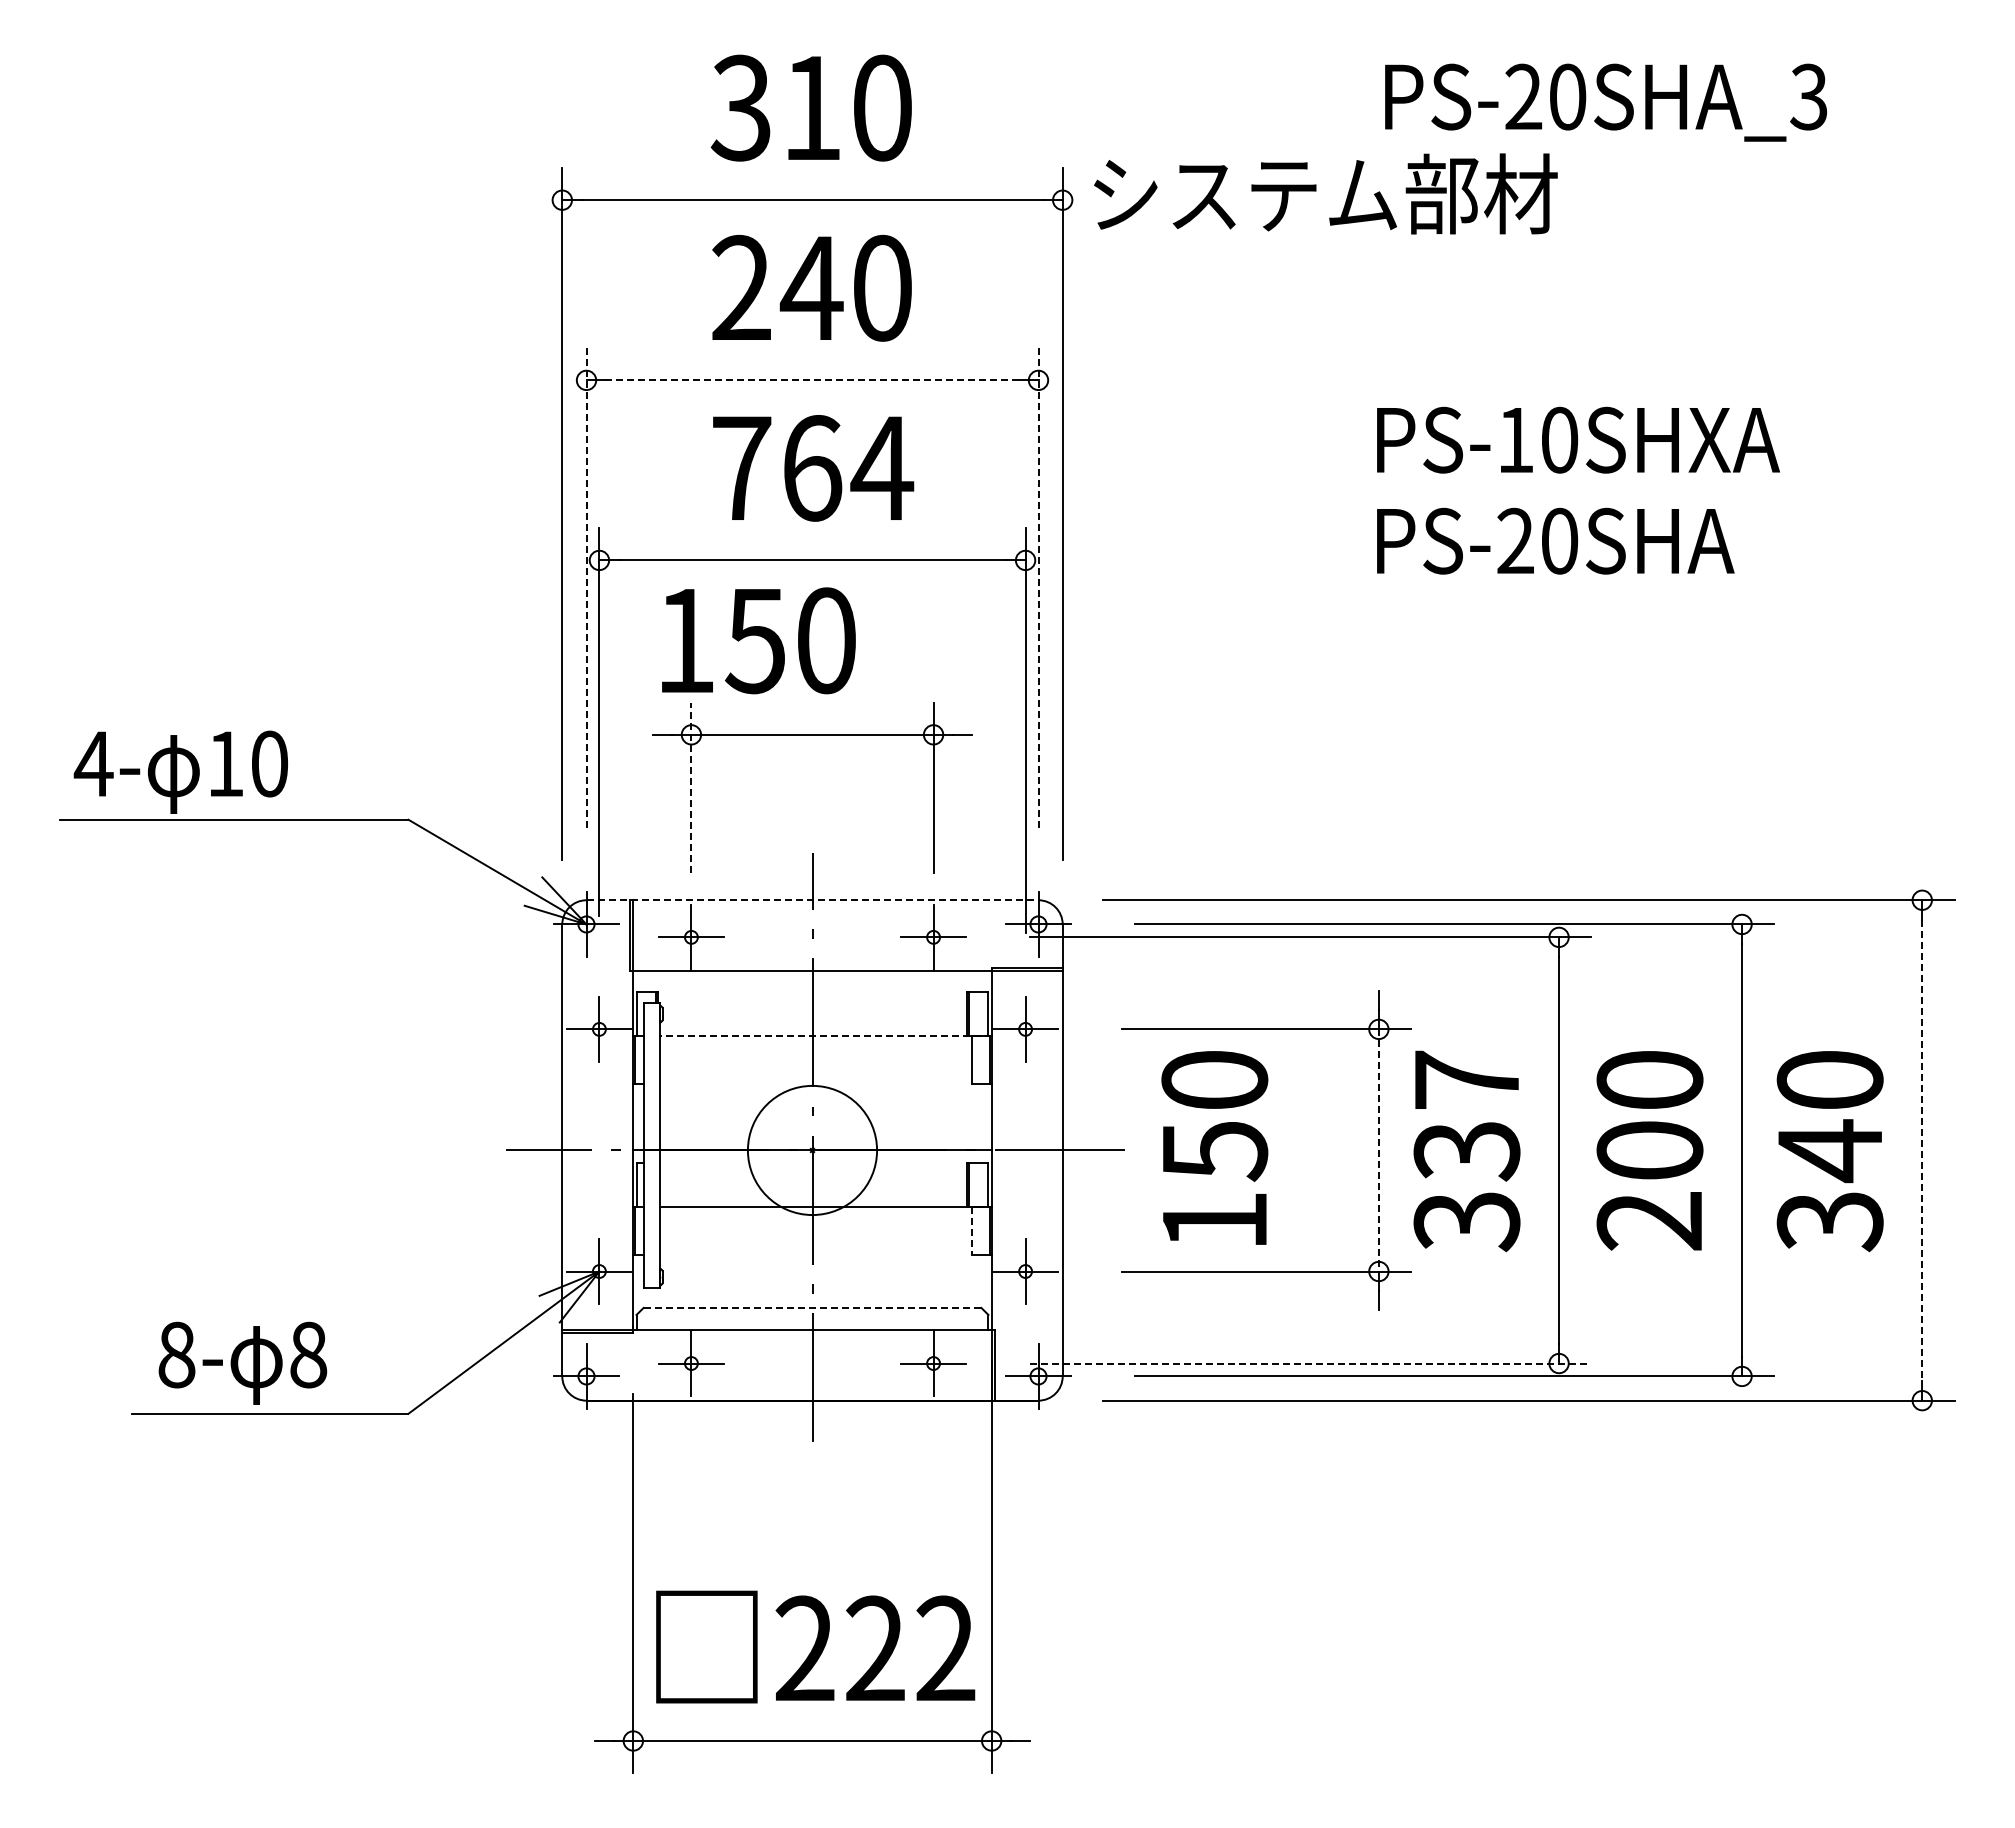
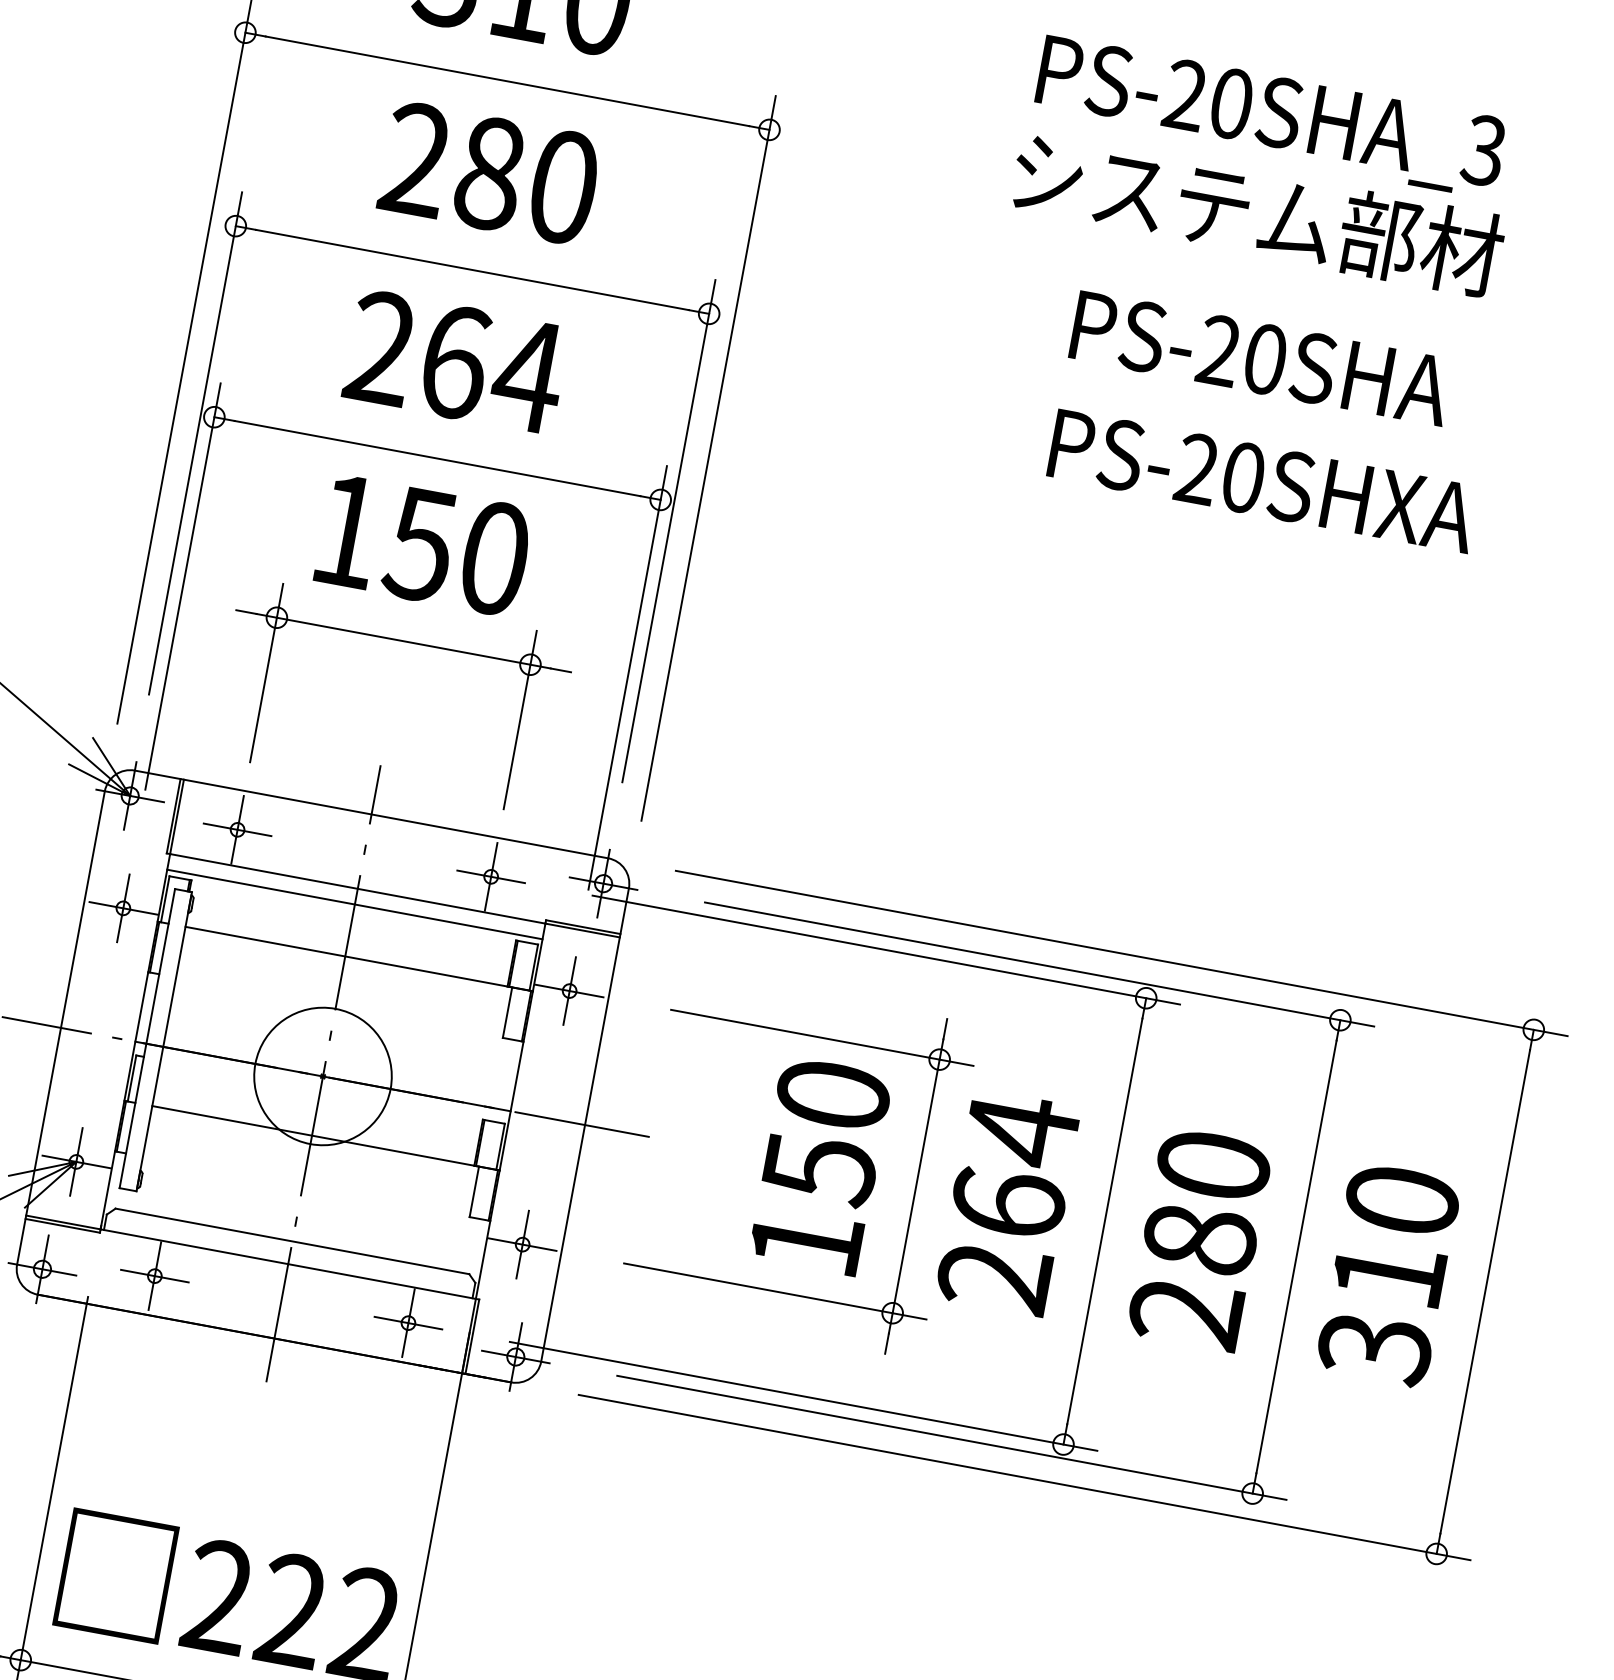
text: (1605, 102) -> (1269, 116), moved
text: (1325, 193) -> (1257, 213), moved
text: (811, 288) -> (489, 173), 240 -> 280
line: (812, 380) -> (472, 270), dashed -> solid
text: (1515, 439) -> (1197, 468), PS-10SHXA -> PS-20SHXA
text: (741, 467) -> (381, 347), 764 -> 264
text: (1555, 540) -> (1261, 357), moved
line: (586, 587) -> (195, 443), dashed -> solid
line: (1038, 587) -> (668, 530), dashed -> solid
text: (758, 640) -> (423, 544), moved
line: (691, 787) -> (266, 672), dashed -> solid
line: (812, 900) -> (371, 814), dashed -> solid
line: (812, 986) -> (354, 904), added
line: (825, 1035) -> (358, 958), dashed -> solid
text: (1214, 1147) -> (819, 1165), moved
line: (1378, 1150) -> (915, 1186), dashed -> solid
text: (1466, 1150) -> (1007, 1203), 337 -> 264
text: (1649, 1150) -> (1199, 1238), 200 -> 280
line: (1922, 1150) -> (1485, 1291), dashed -> solid
text: (1829, 1151) -> (1387, 1274), 340 -> 310
line: (971, 1231) -> (473, 1192), dashed -> solid
line: (812, 1307) -> (292, 1240), dashed -> solid
line: (1311, 1363) -> (804, 1396), dashed -> solid

